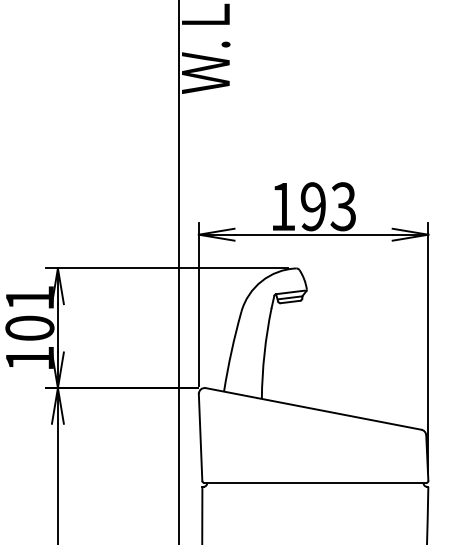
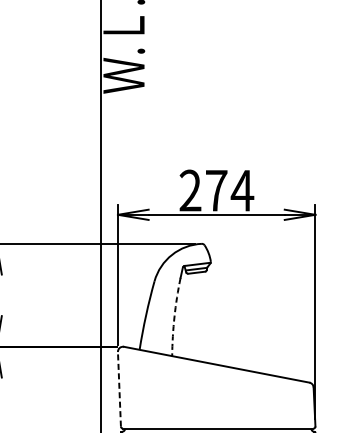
text: (313, 206) -> (216, 190), 193 -> 274
arc: (264, 353) -> (174, 317), solid -> dashed
line: (200, 437) -> (119, 389), solid -> dashed

